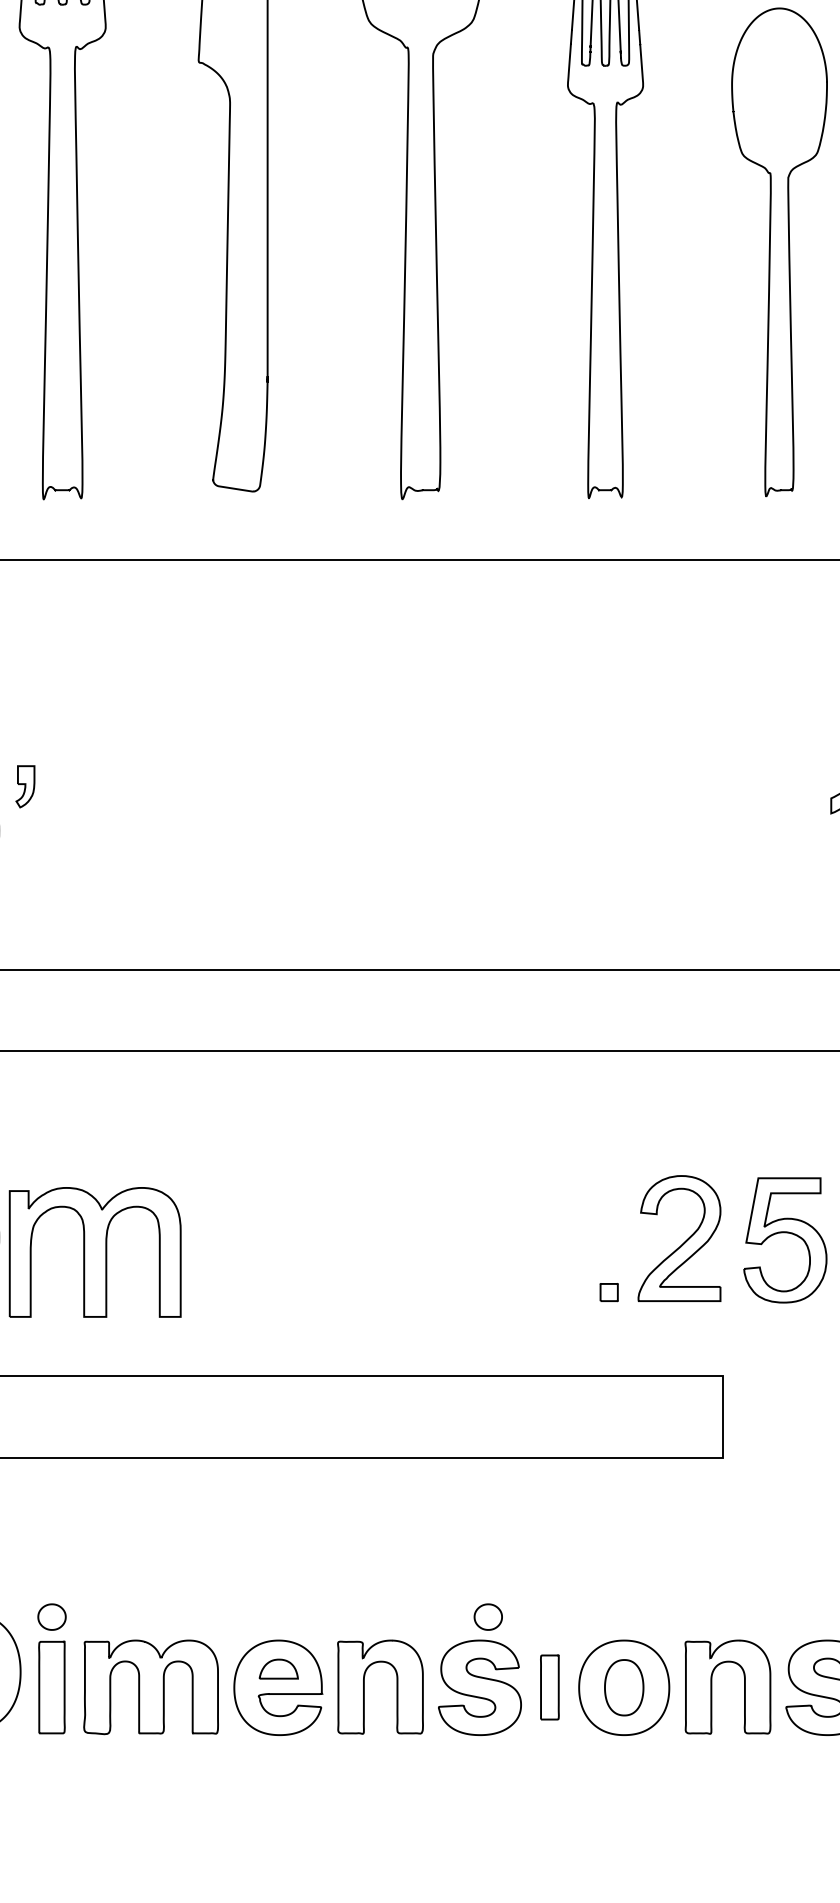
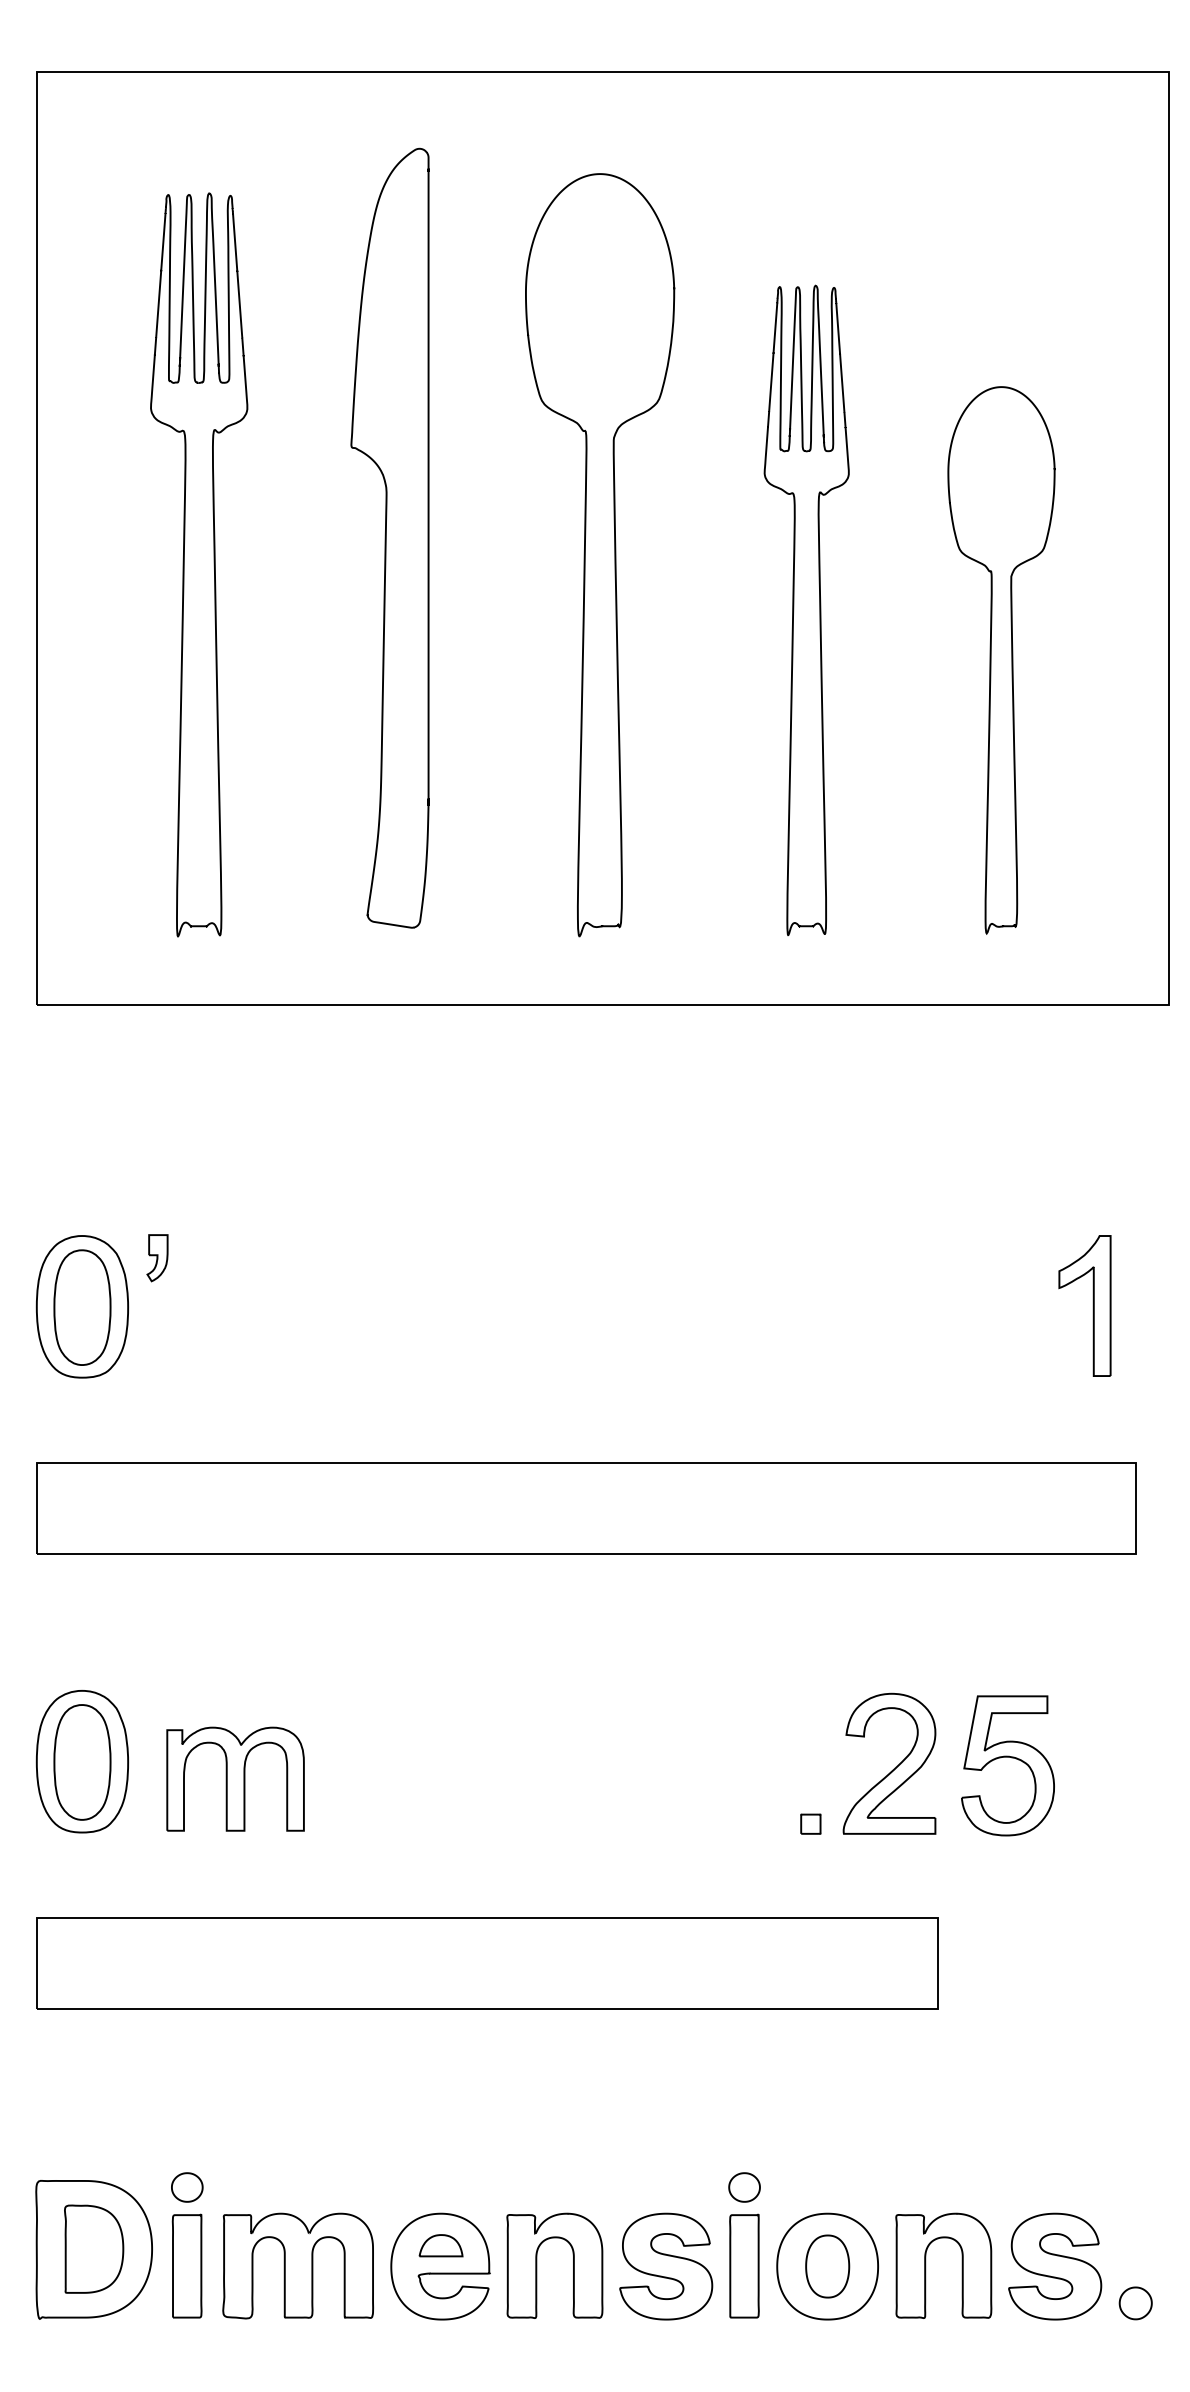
part: (95, 1251) -> (235, 1778), size x0.71
part: (488, 1617) -> (744, 2187), moved
part: (549, 1686) -> (744, 2265), size x1.43

